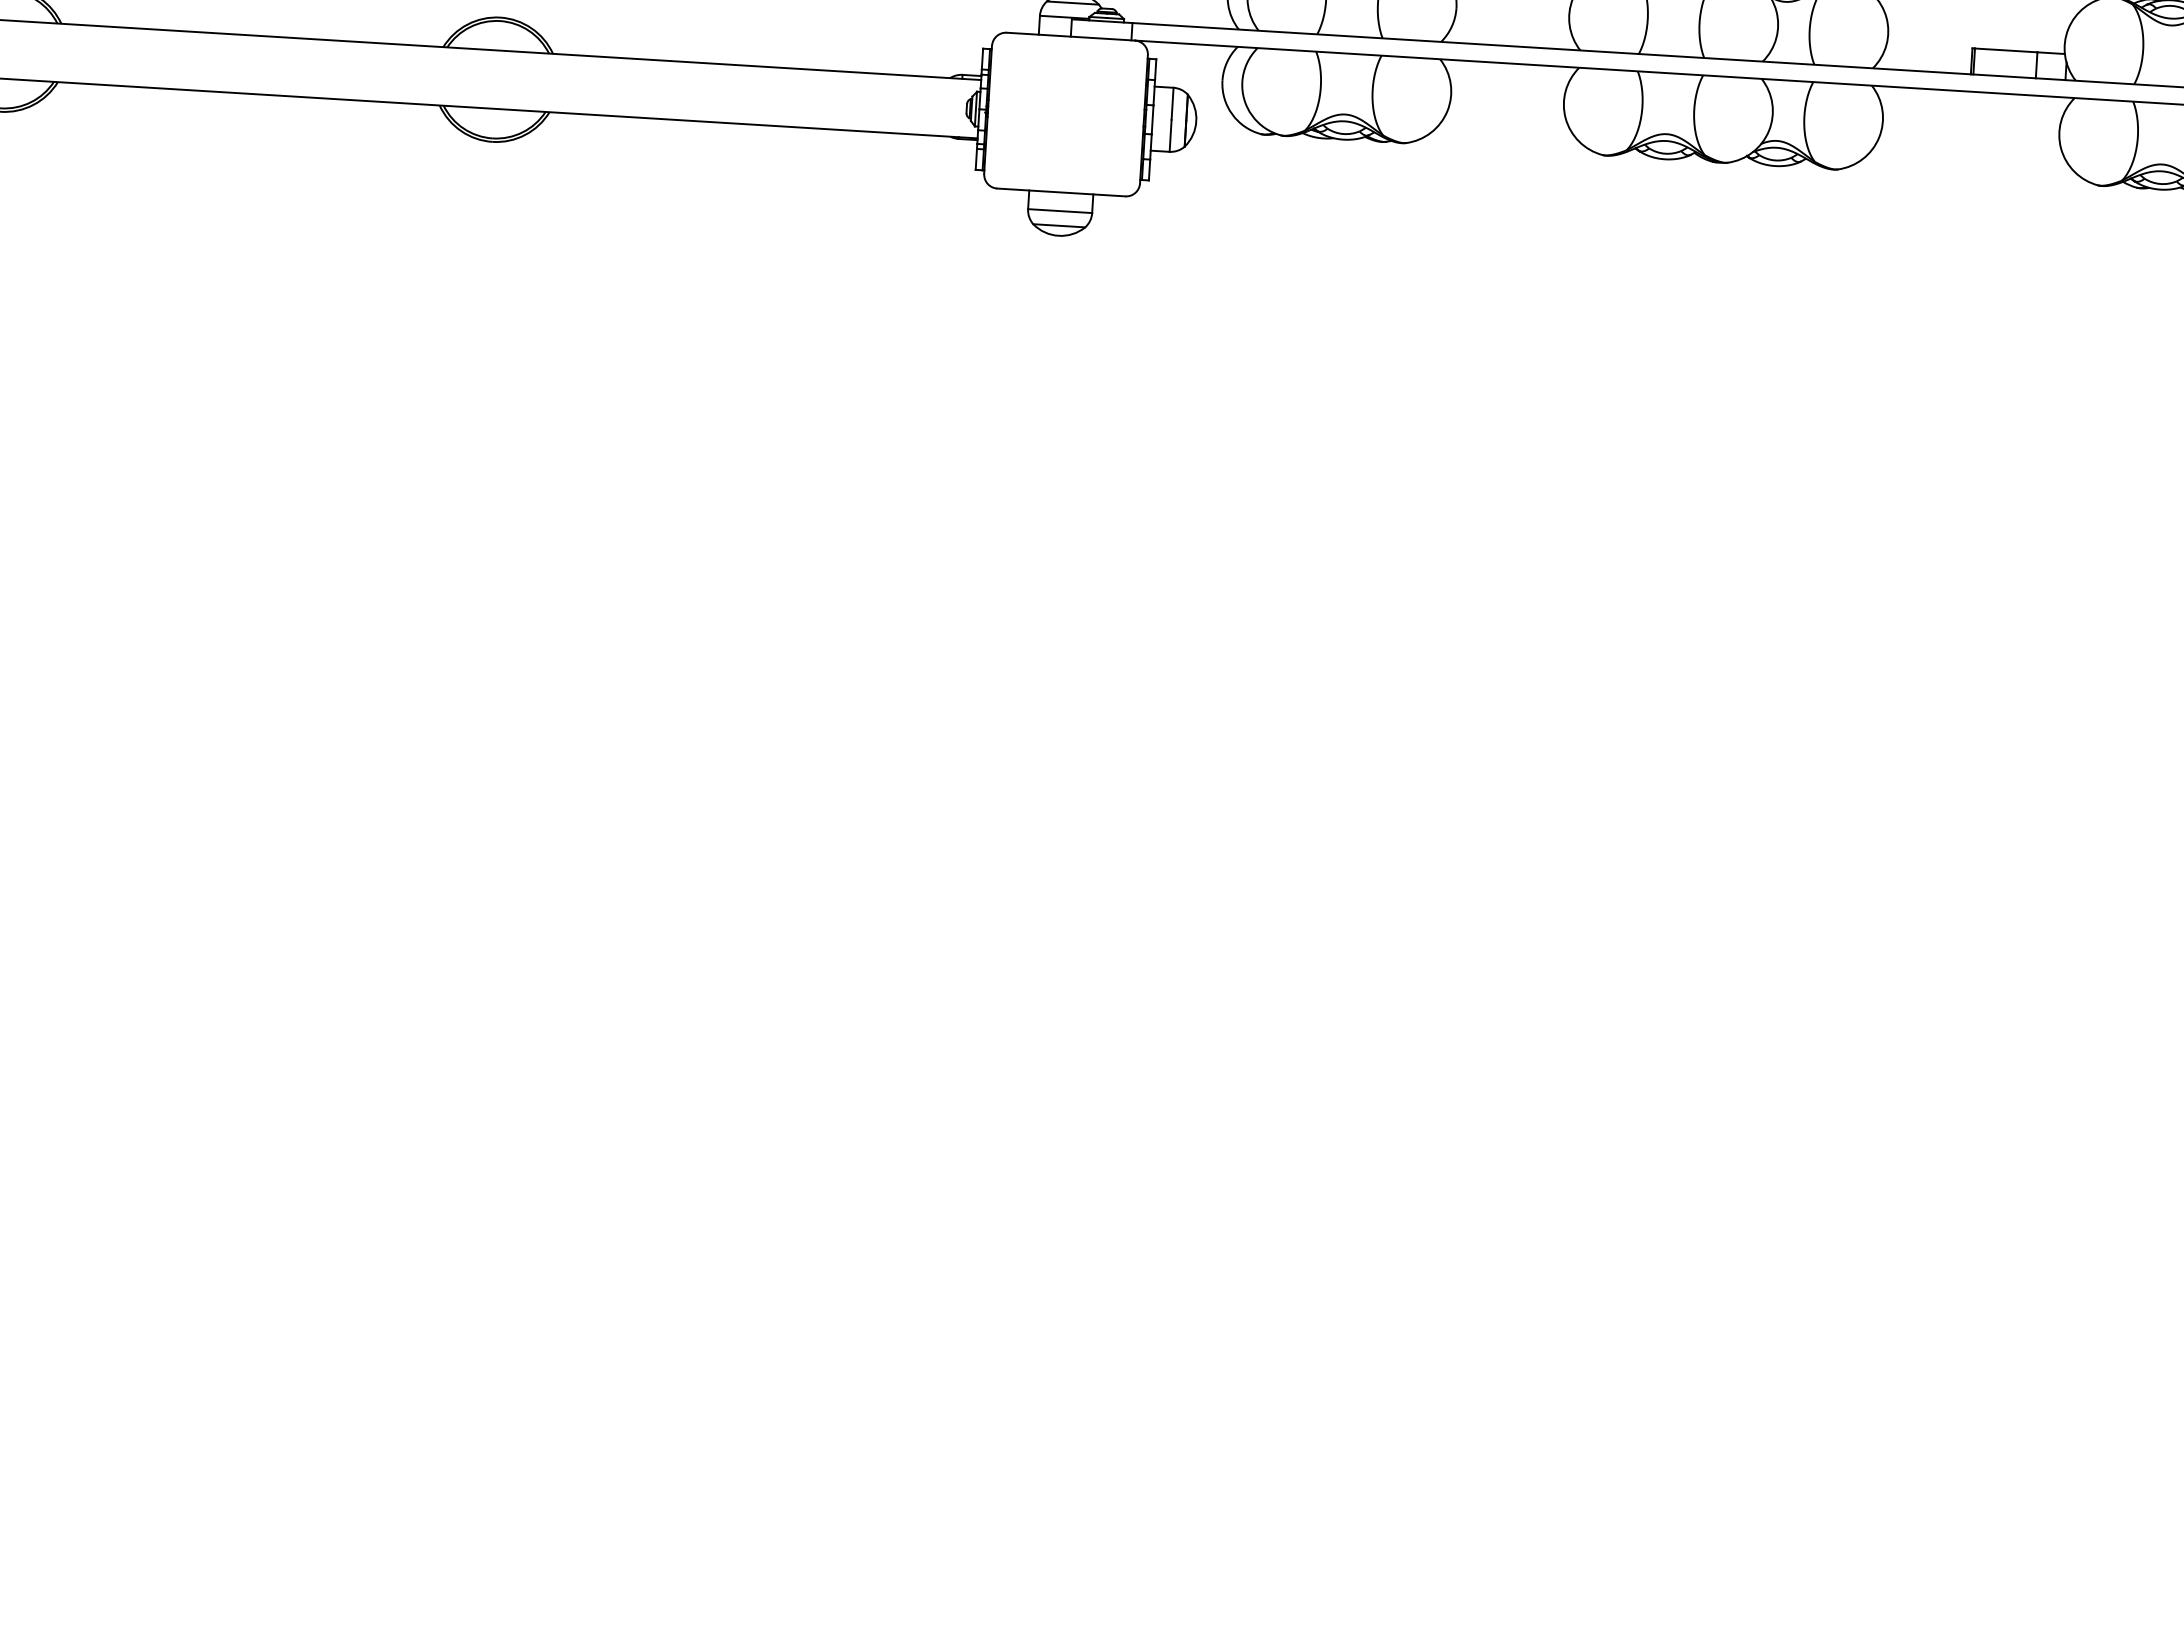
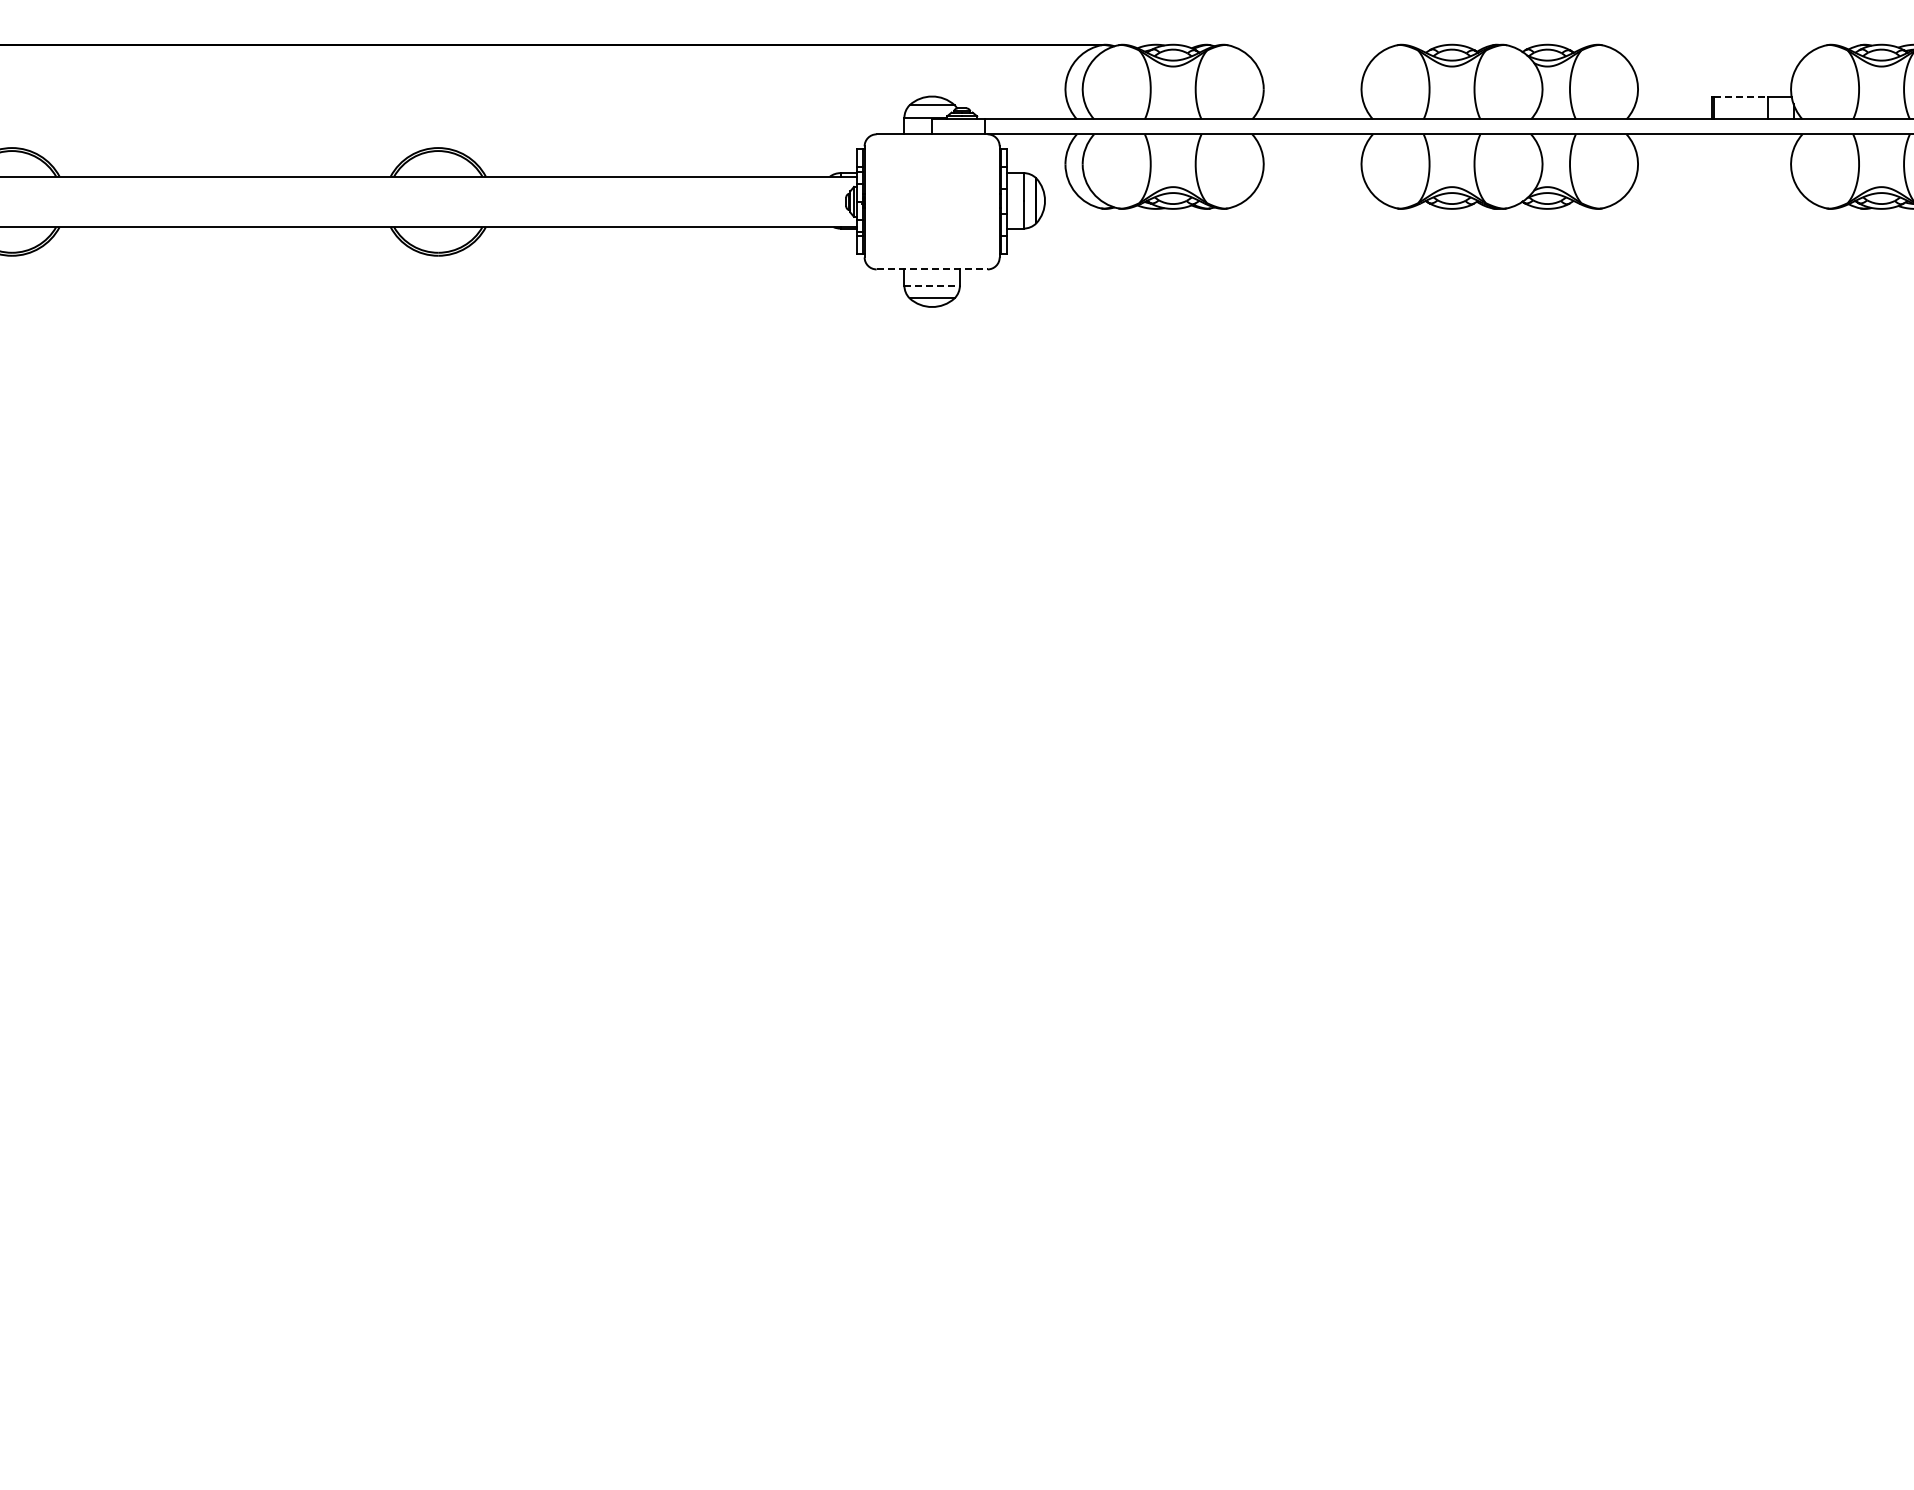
line: (2007, 50) -> (1741, 96), solid -> dashed
line: (1061, 192) -> (932, 269), solid -> dashed
line: (1060, 211) -> (932, 285), solid -> dashed

